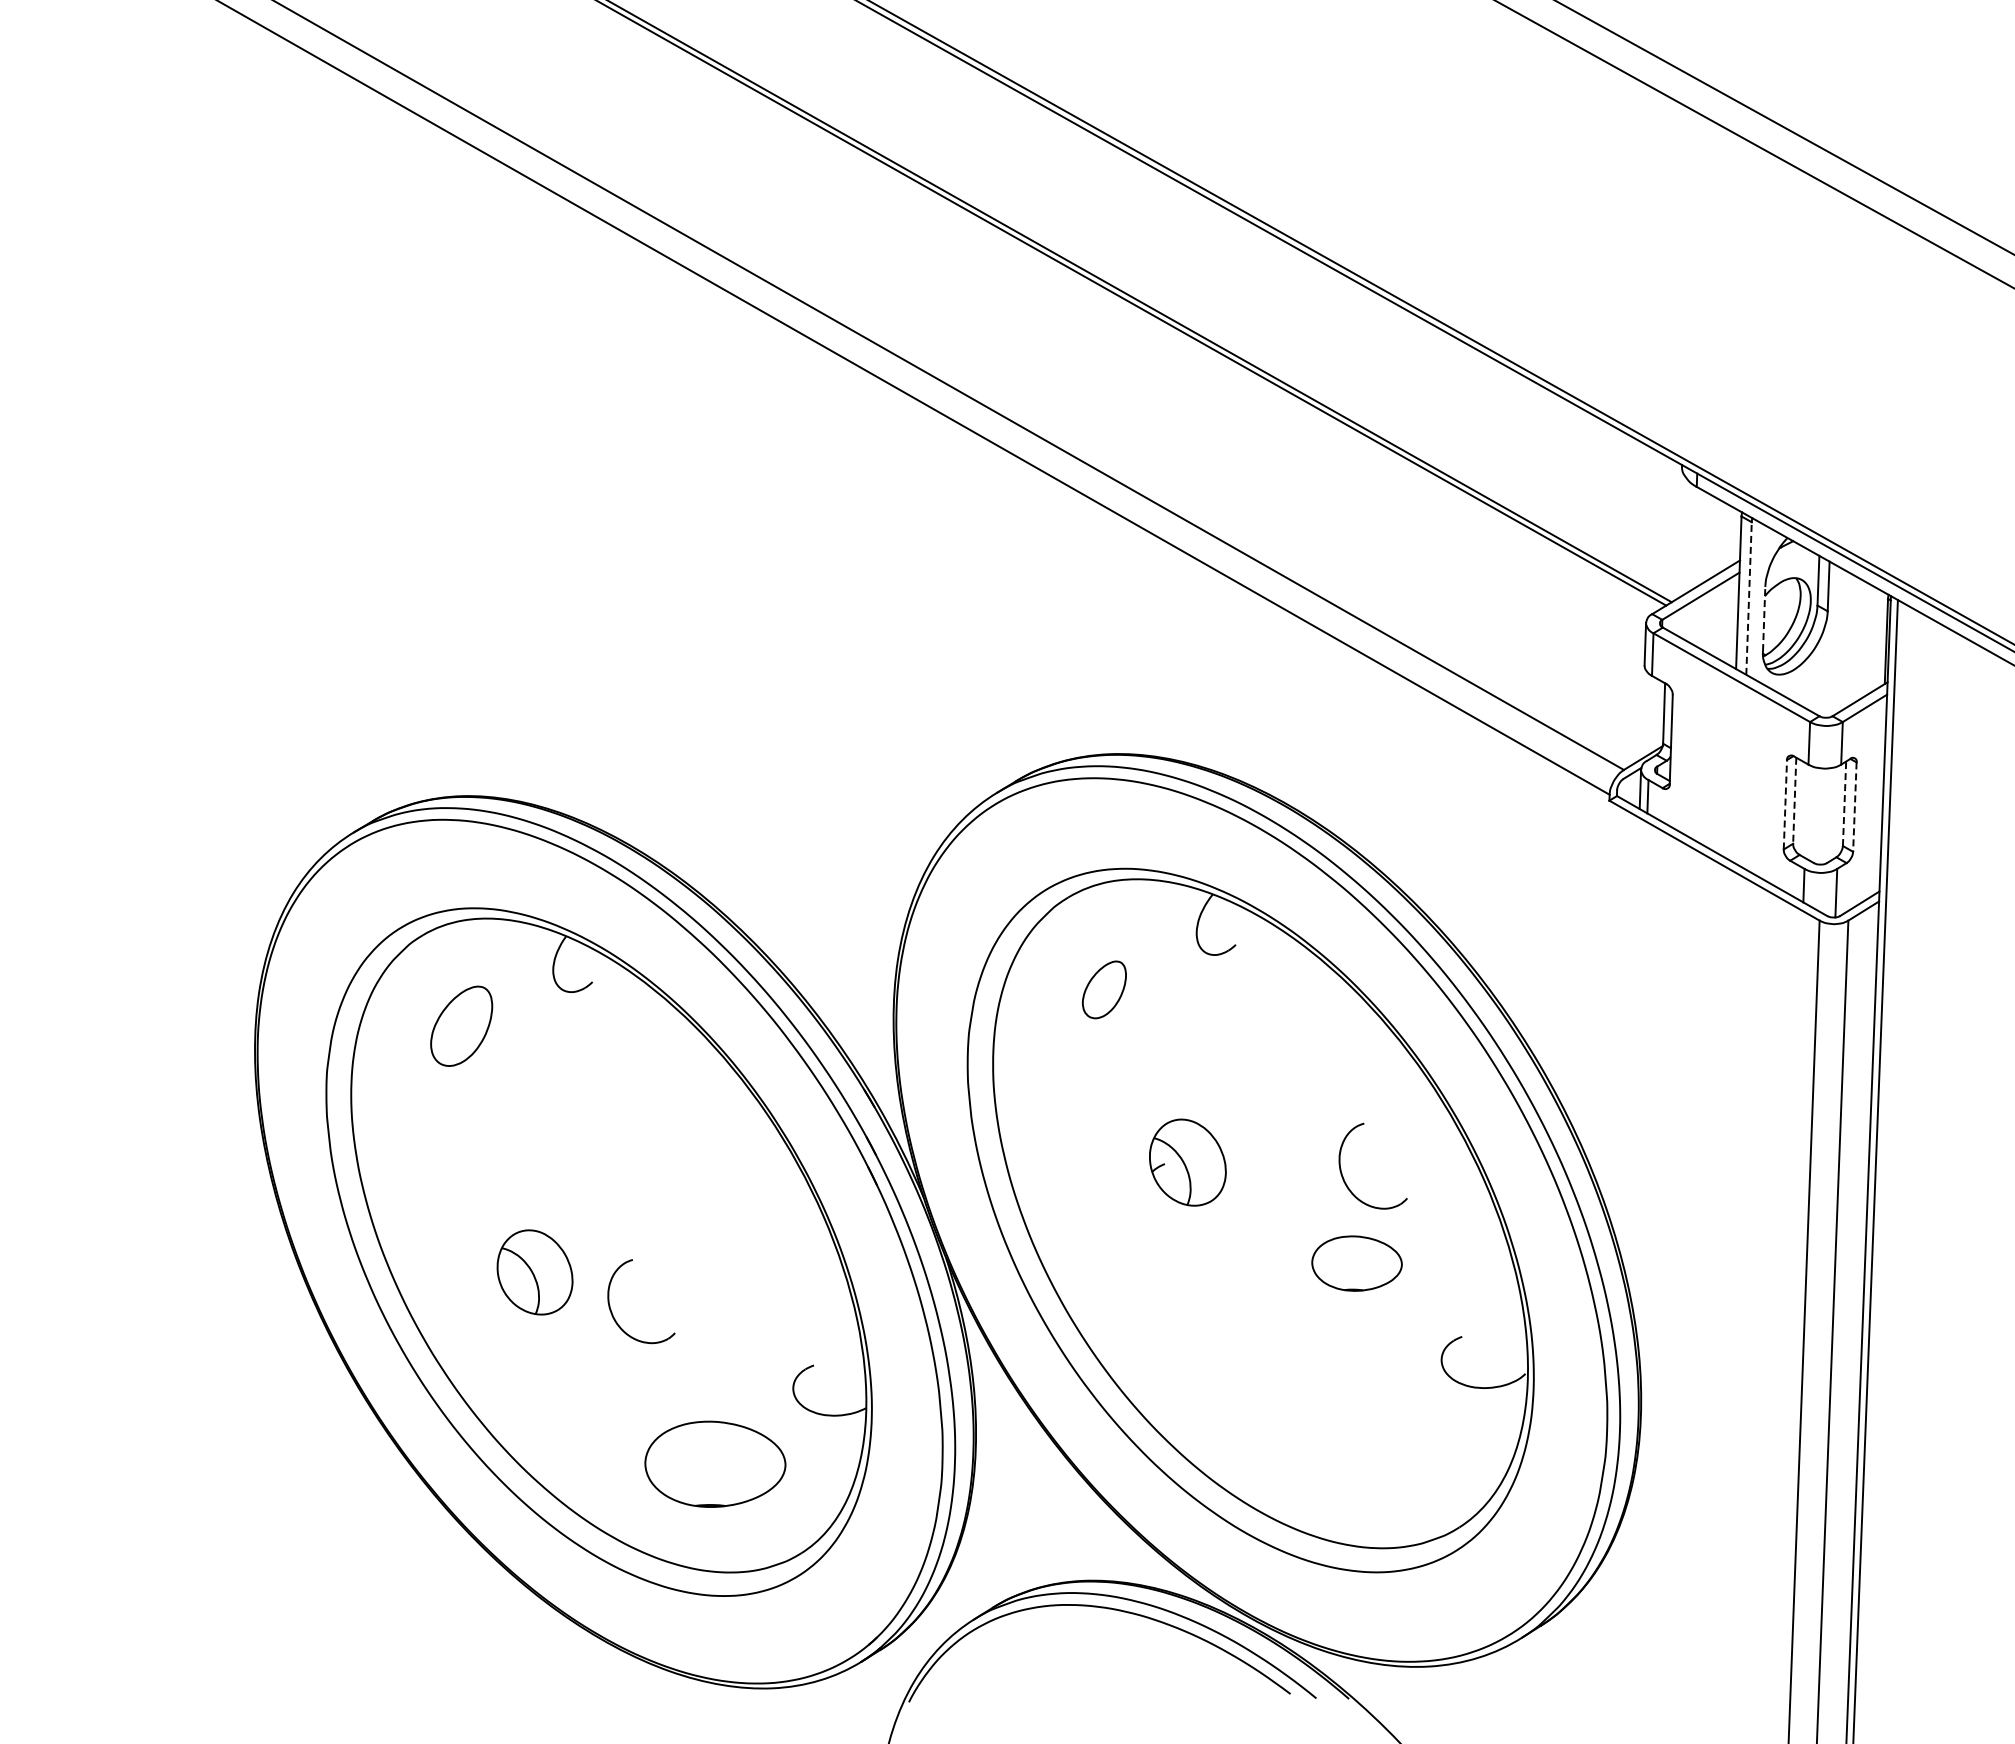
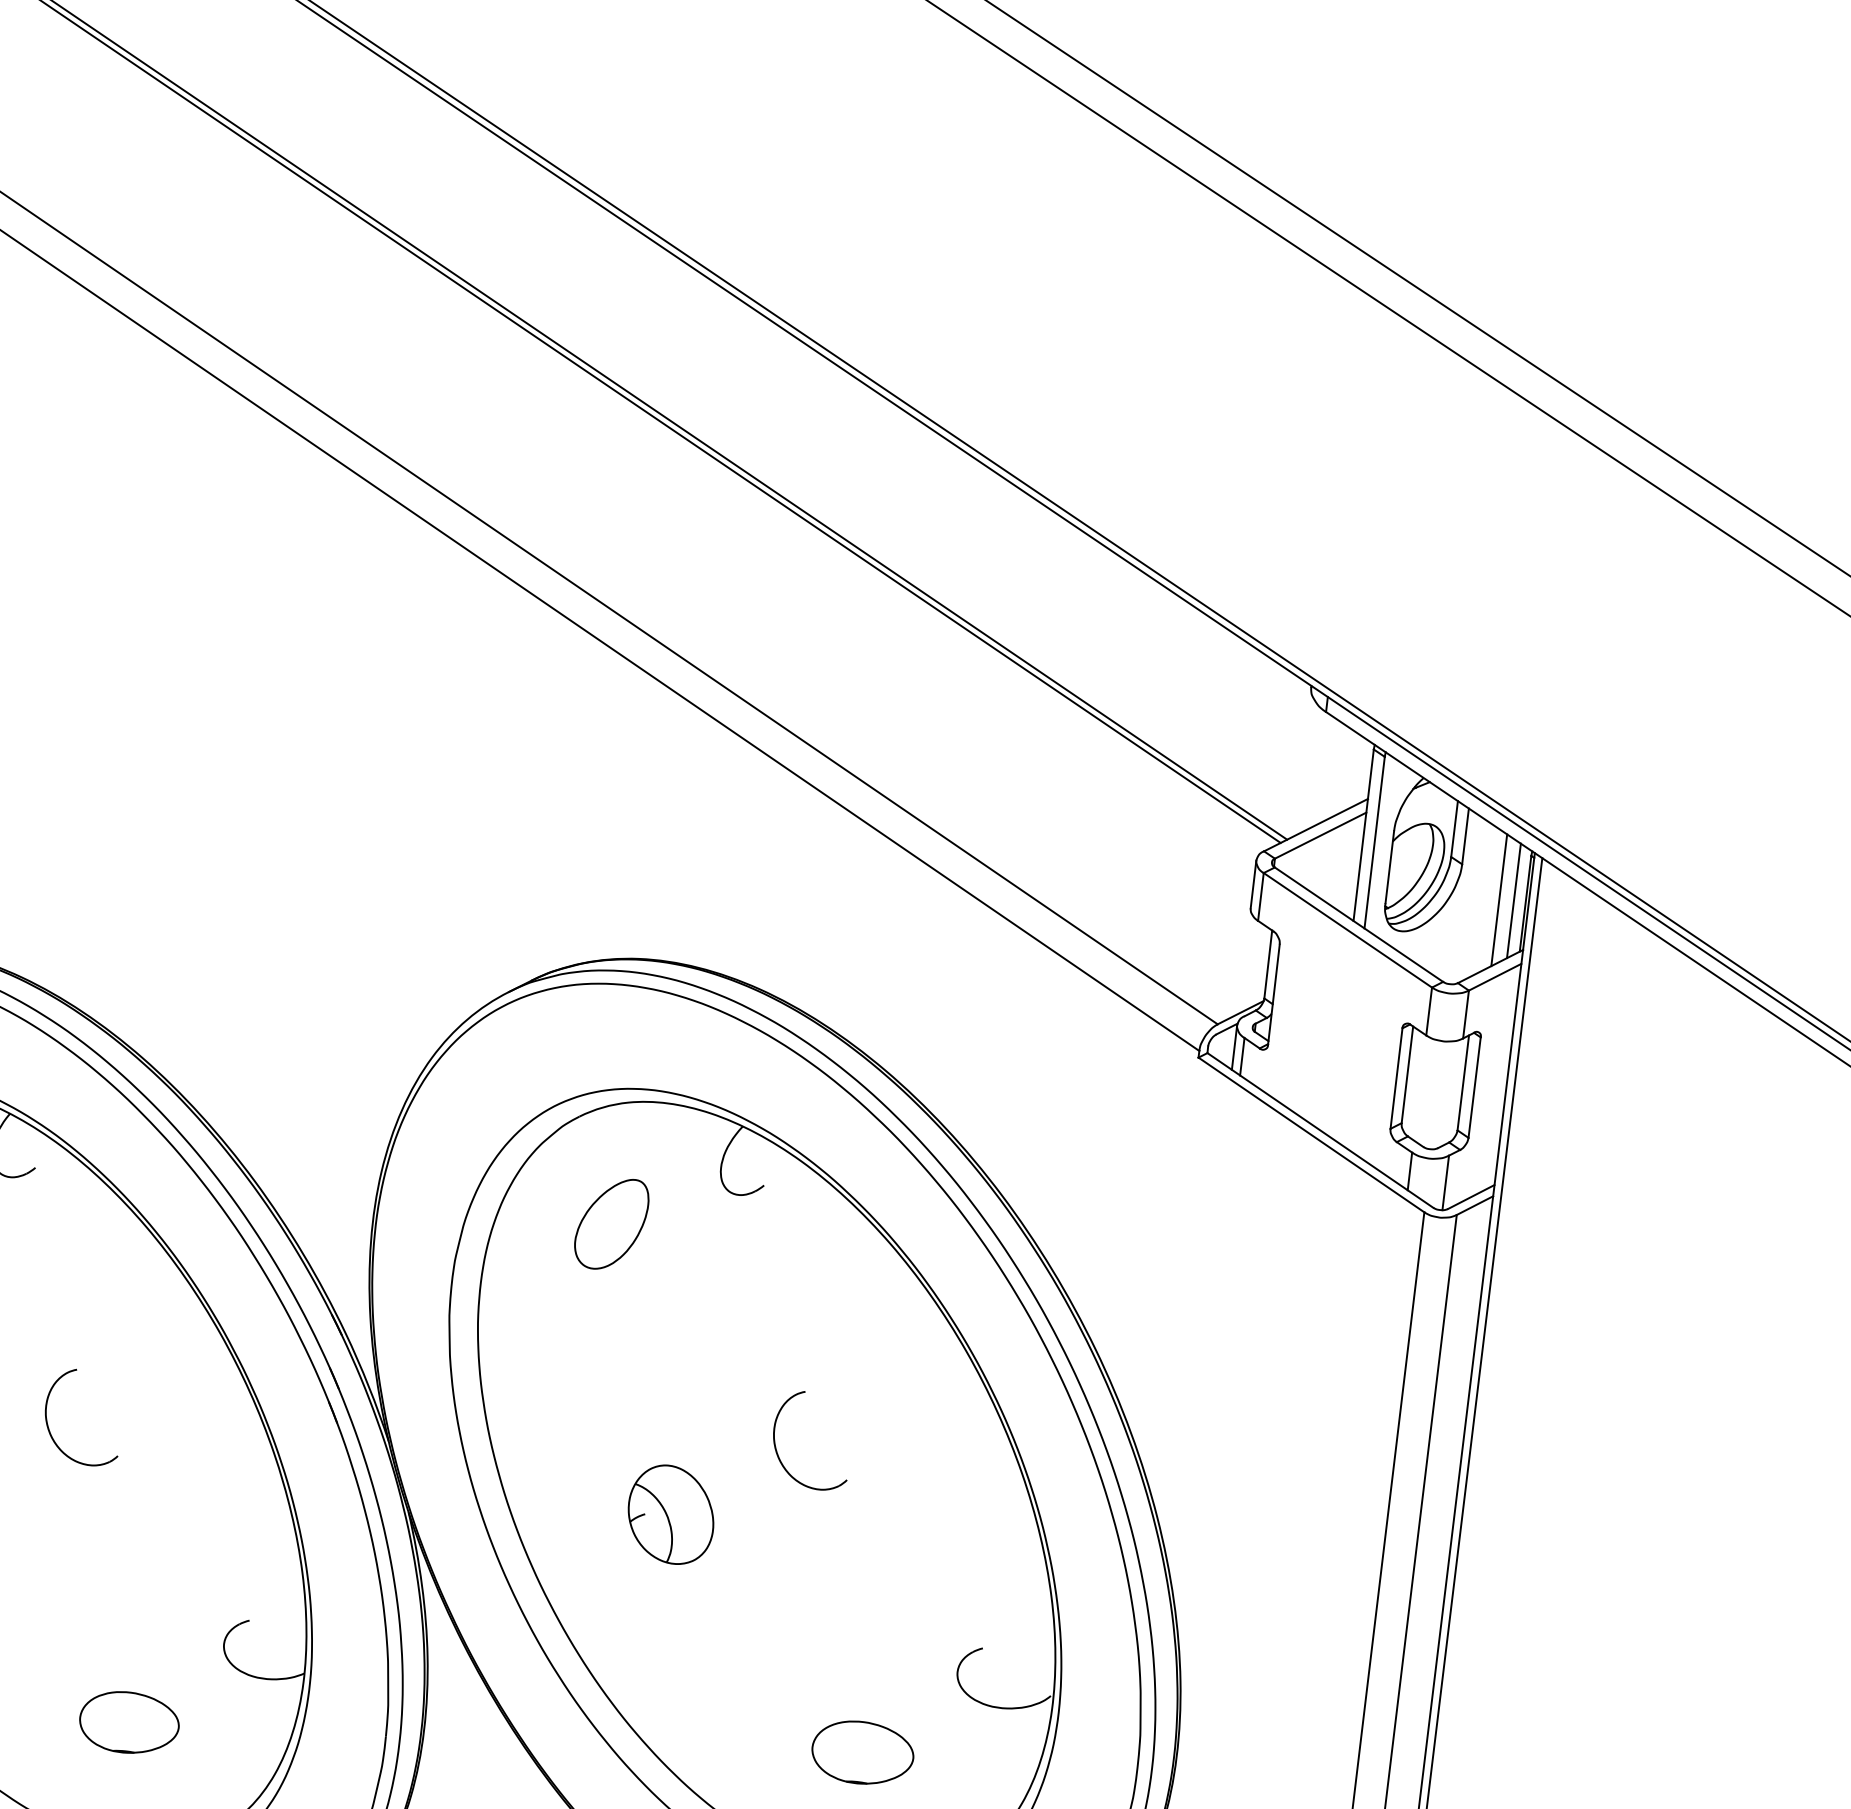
line: (1749, 598) -> (1375, 842), dashed -> solid
line: (1764, 618) -> (1390, 866), dashed -> solid
line: (1862, 639) -> (1498, 899), added
line: (1875, 639) -> (1513, 900), added
line: (1794, 801) -> (1407, 1075), dashed -> solid
line: (1844, 803) -> (1463, 1082), dashed -> solid
line: (1785, 804) -> (1396, 1078), dashed -> solid
line: (1854, 807) -> (1474, 1088), dashed -> solid
part: (1104, 989) -> (611, 1223), size x1.43
part: (1187, 1162) -> (670, 1514), moved
part: (1342, 1172) -> (776, 1444), moved
part: (1356, 1263) -> (862, 1752), moved
part: (613, 1314) -> (50, 1429), moved
part: (715, 1463) -> (129, 1721), size x0.62

